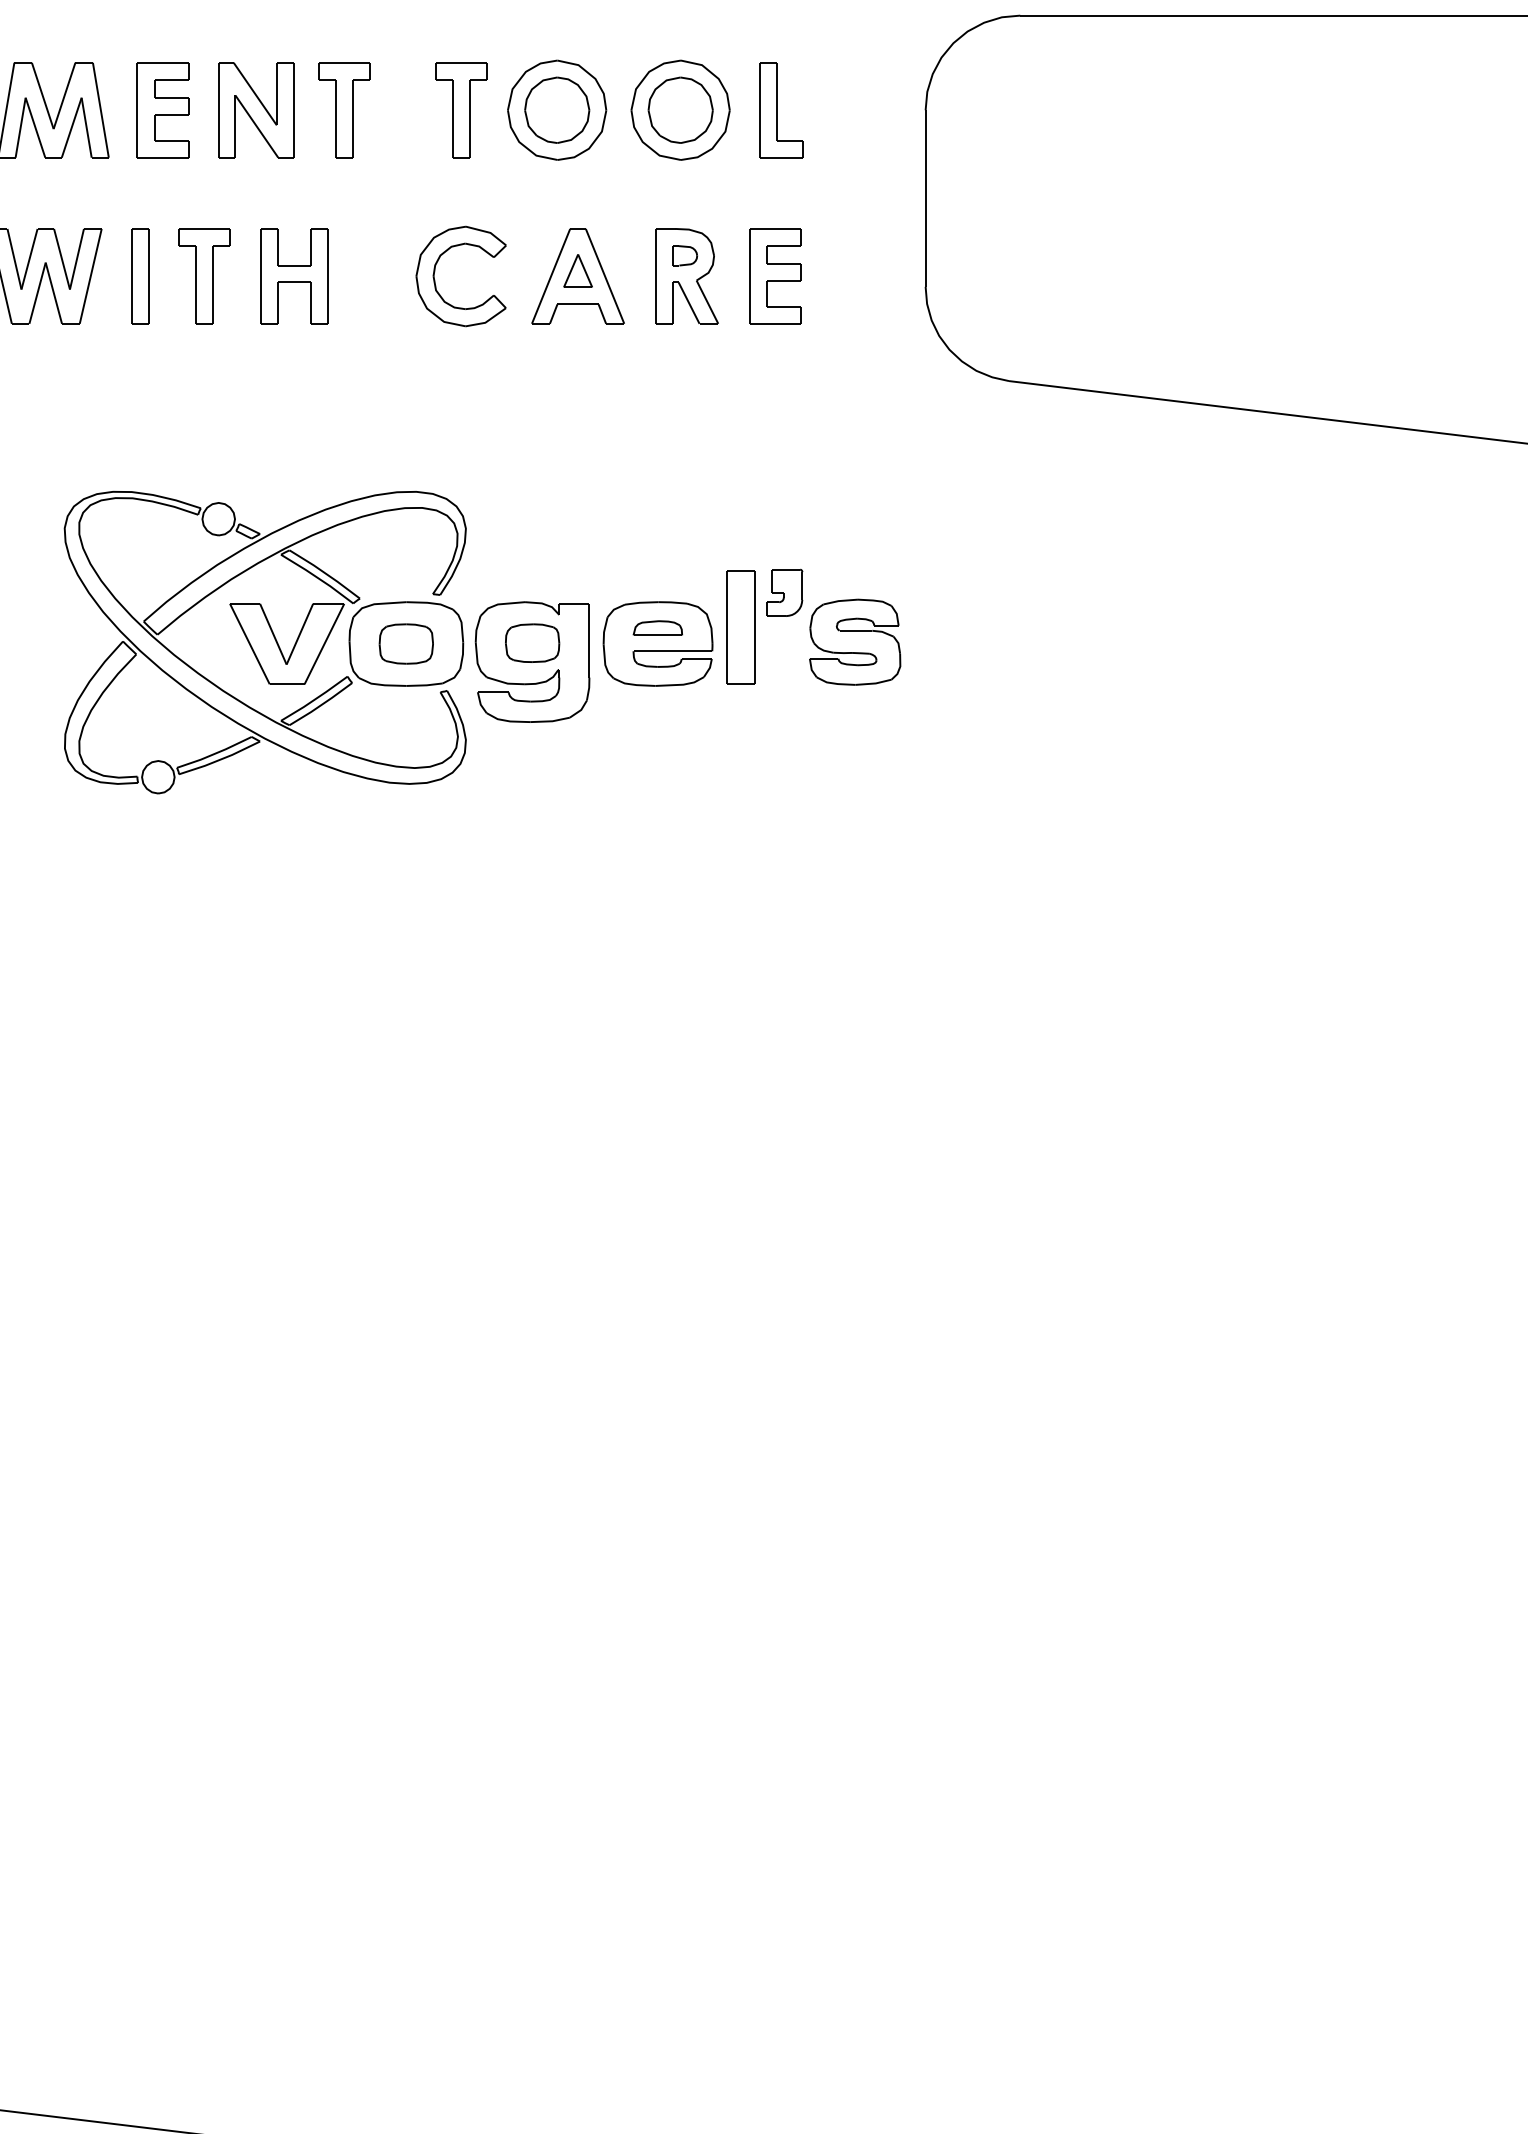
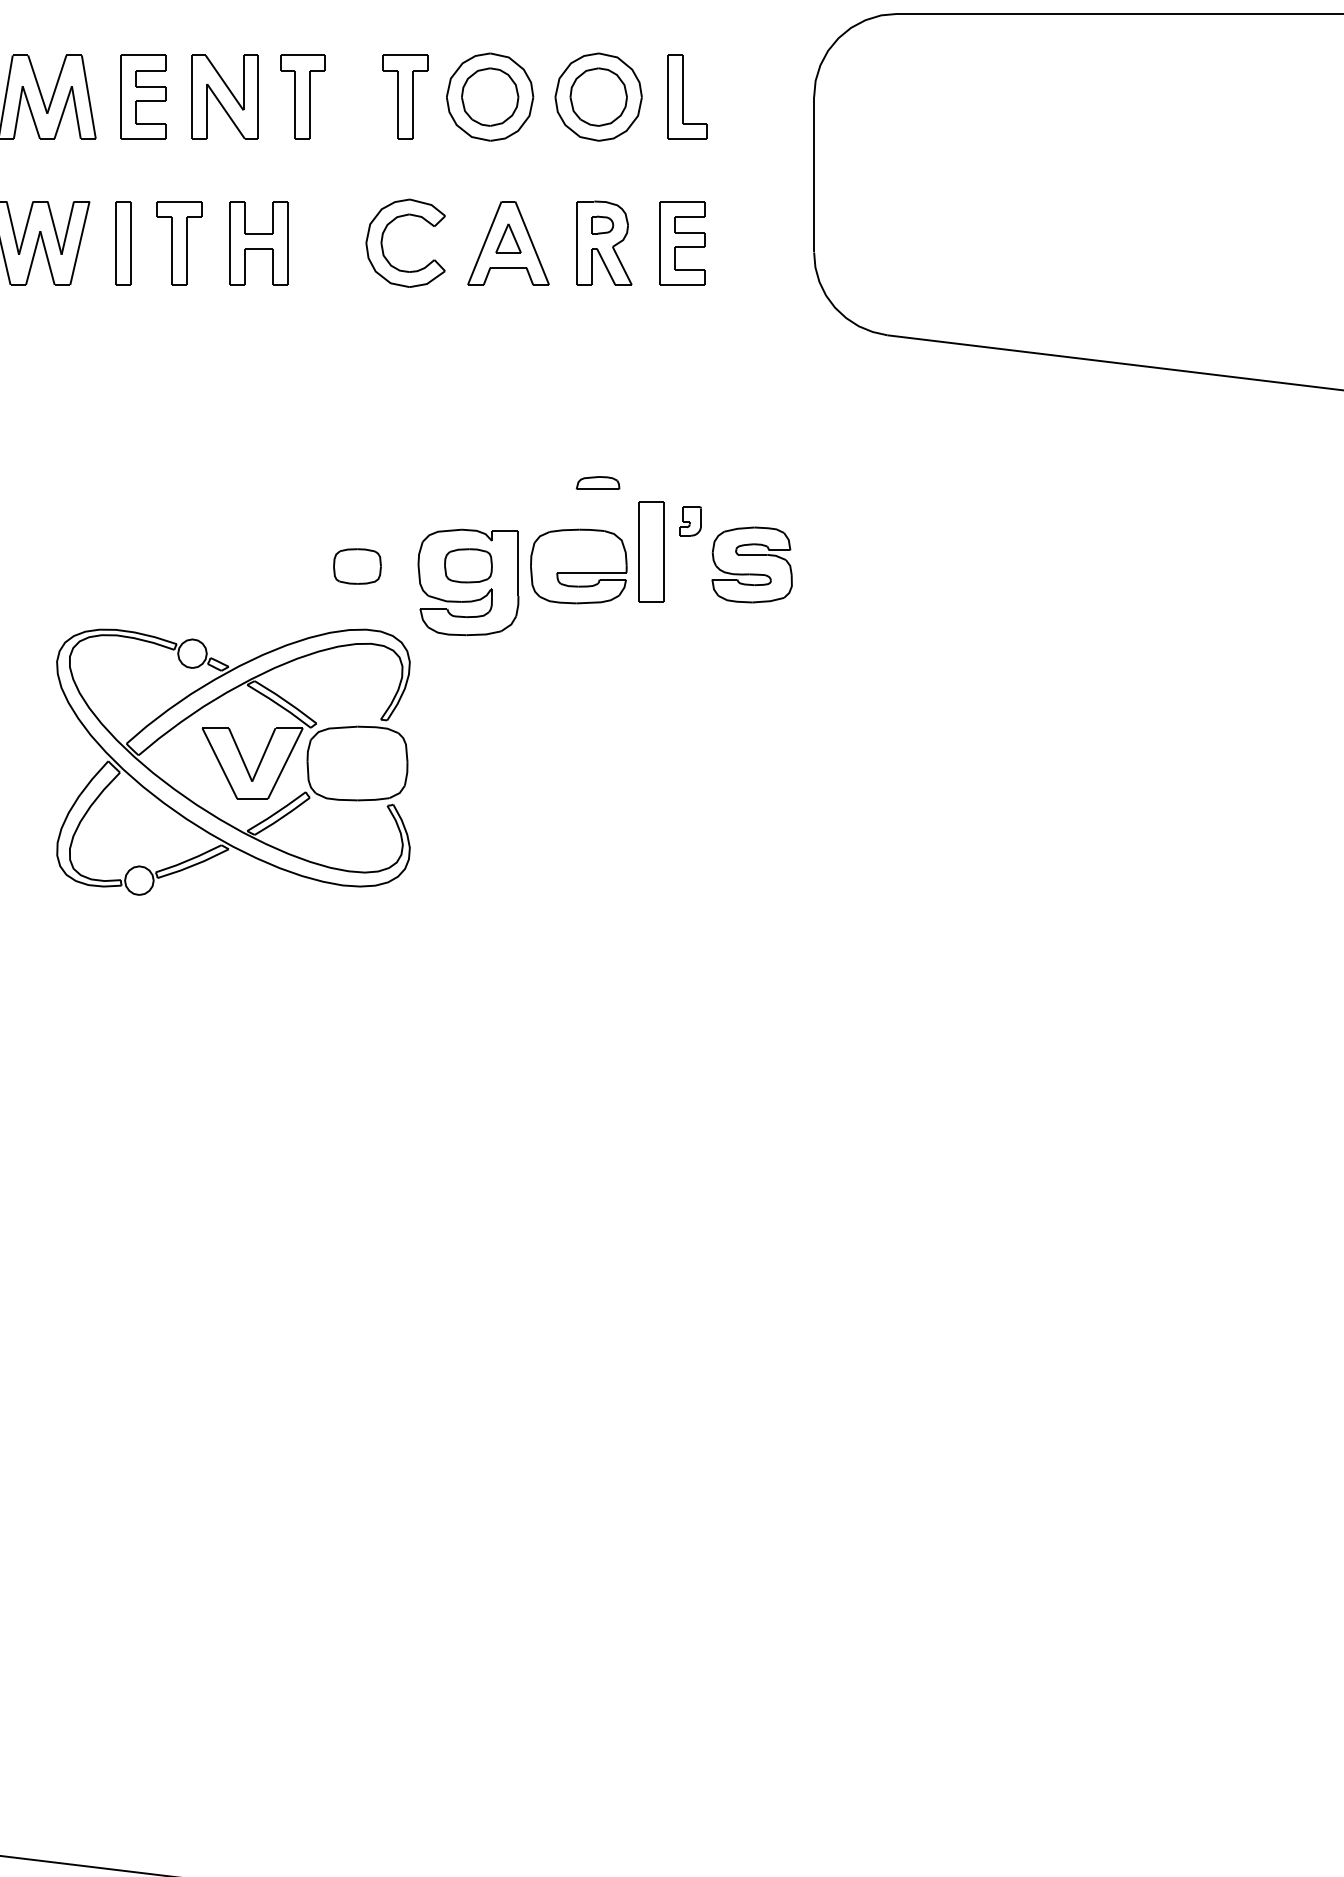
part: (784, 592) -> (690, 521), size x0.7
part: (657, 627) -> (597, 482), moved
part: (264, 642) -> (232, 762), moved

